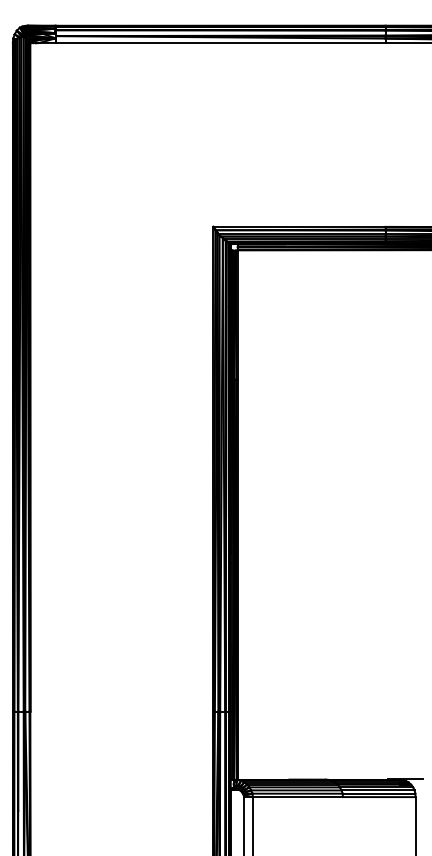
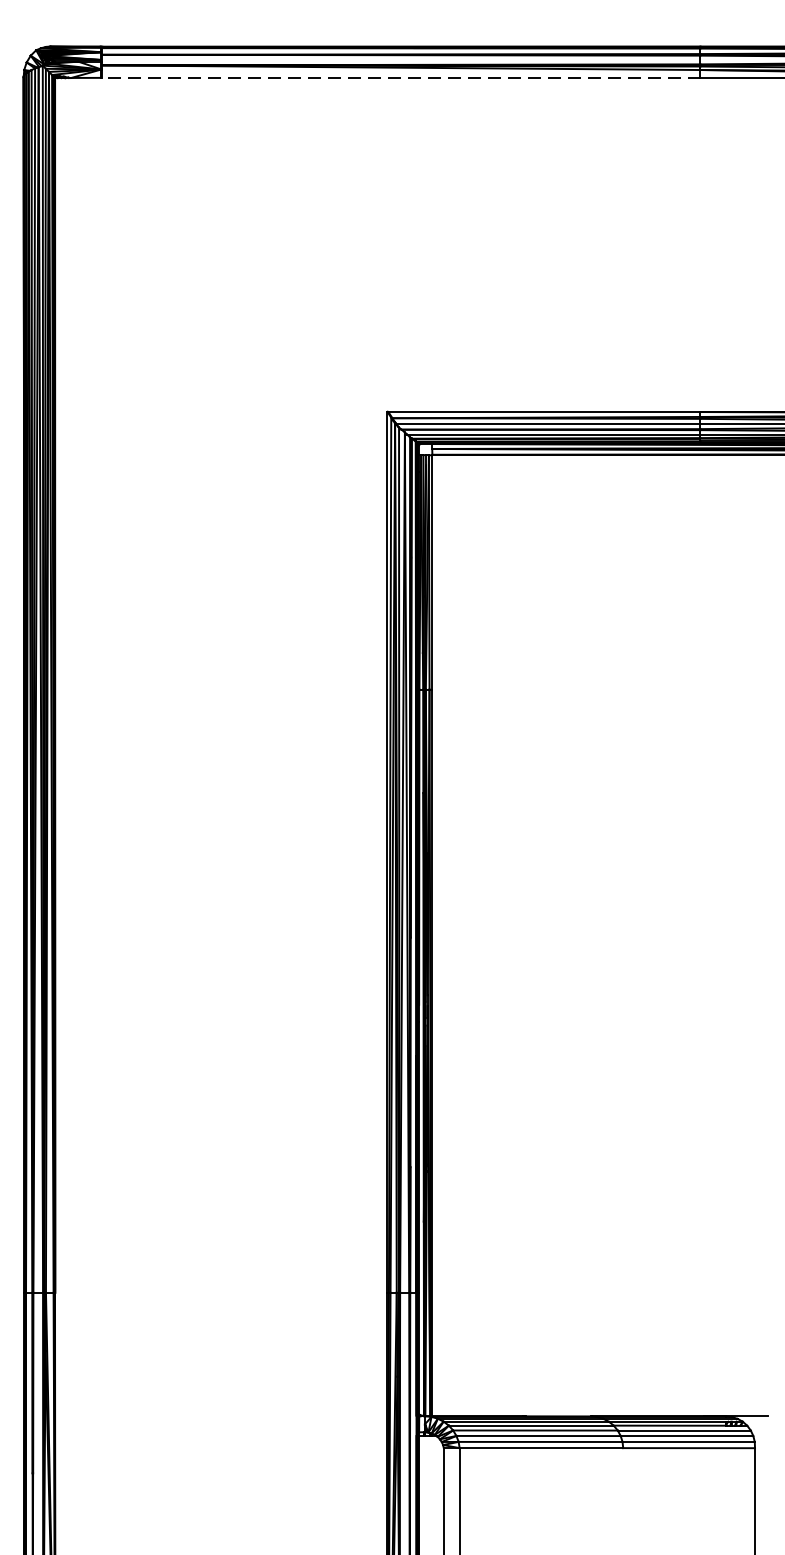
line: (220, 43) -> (400, 78), solid -> dashed

